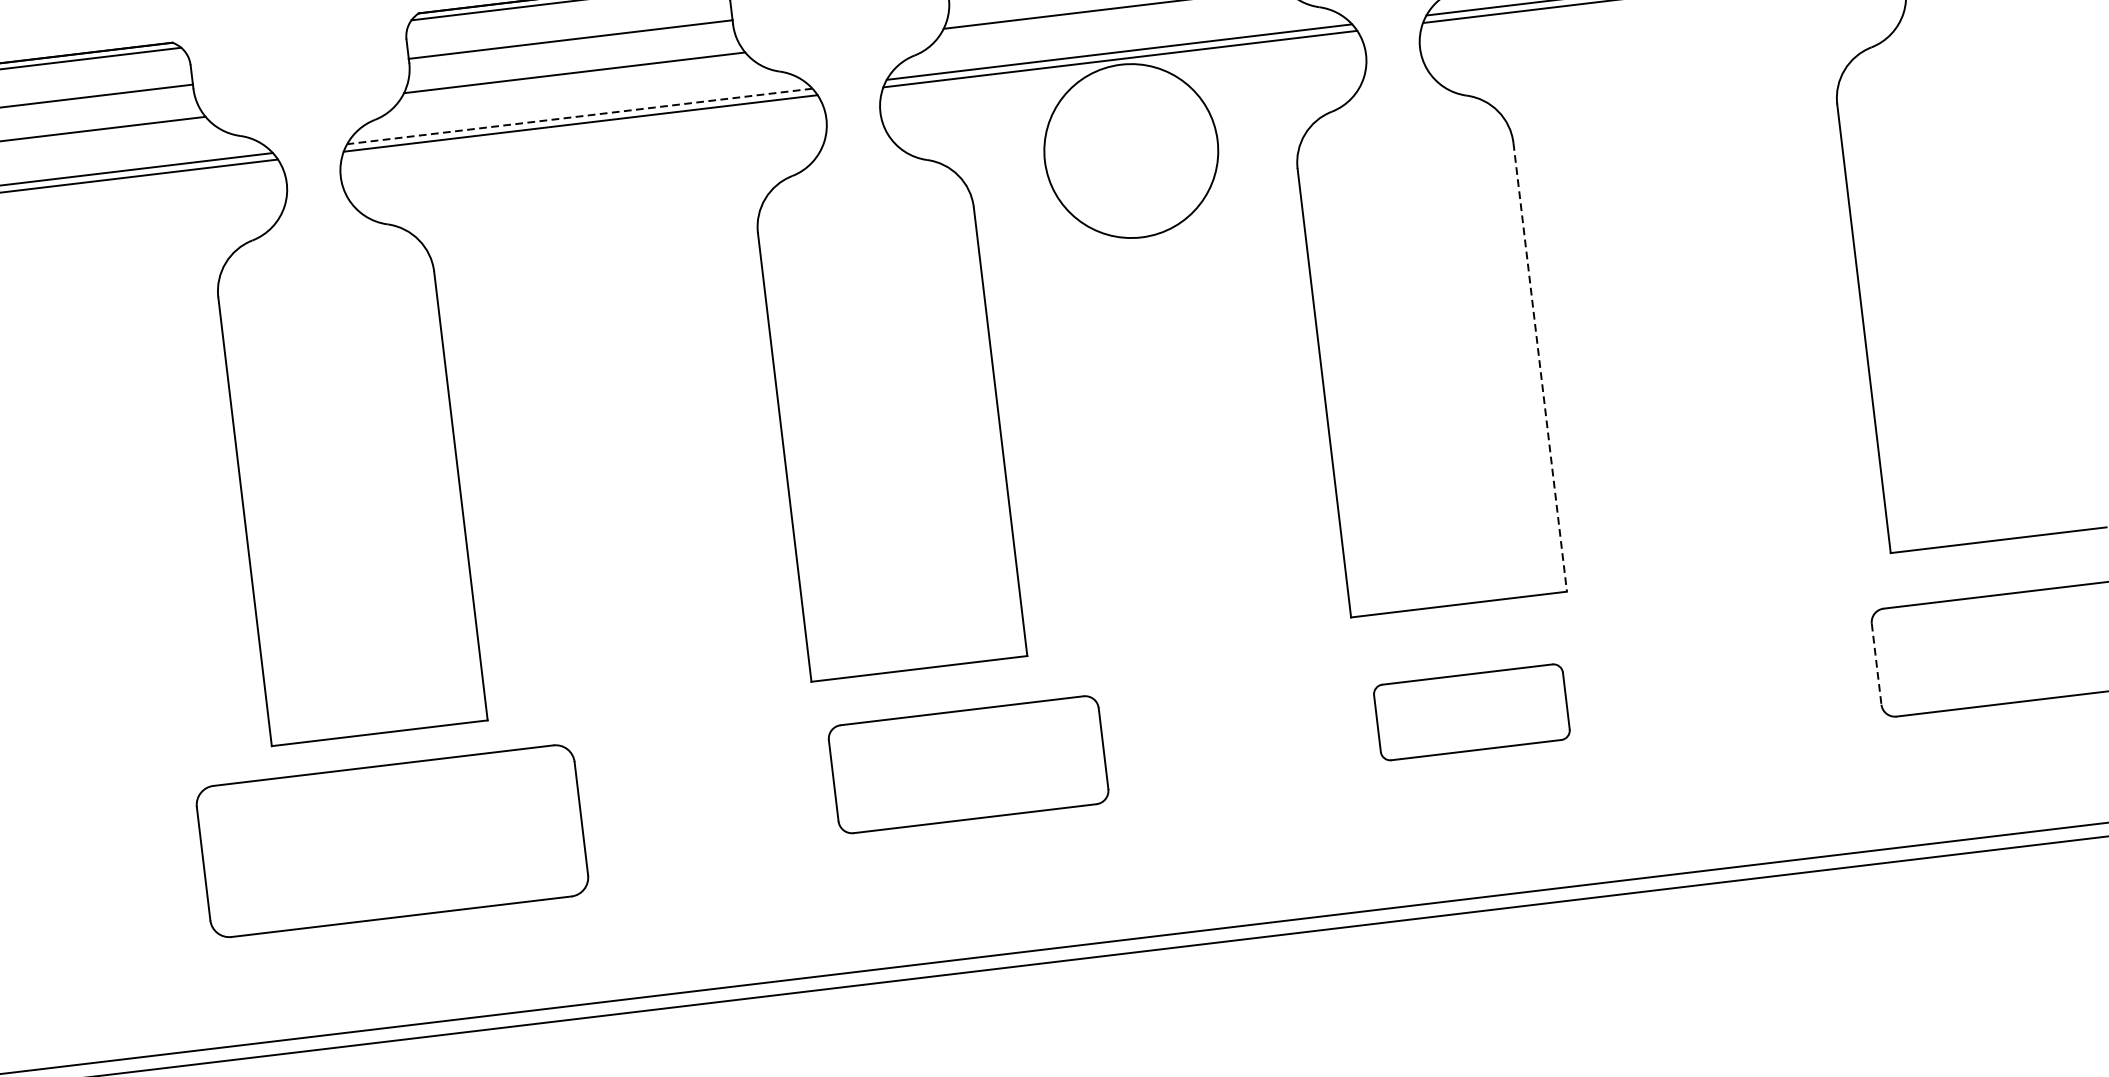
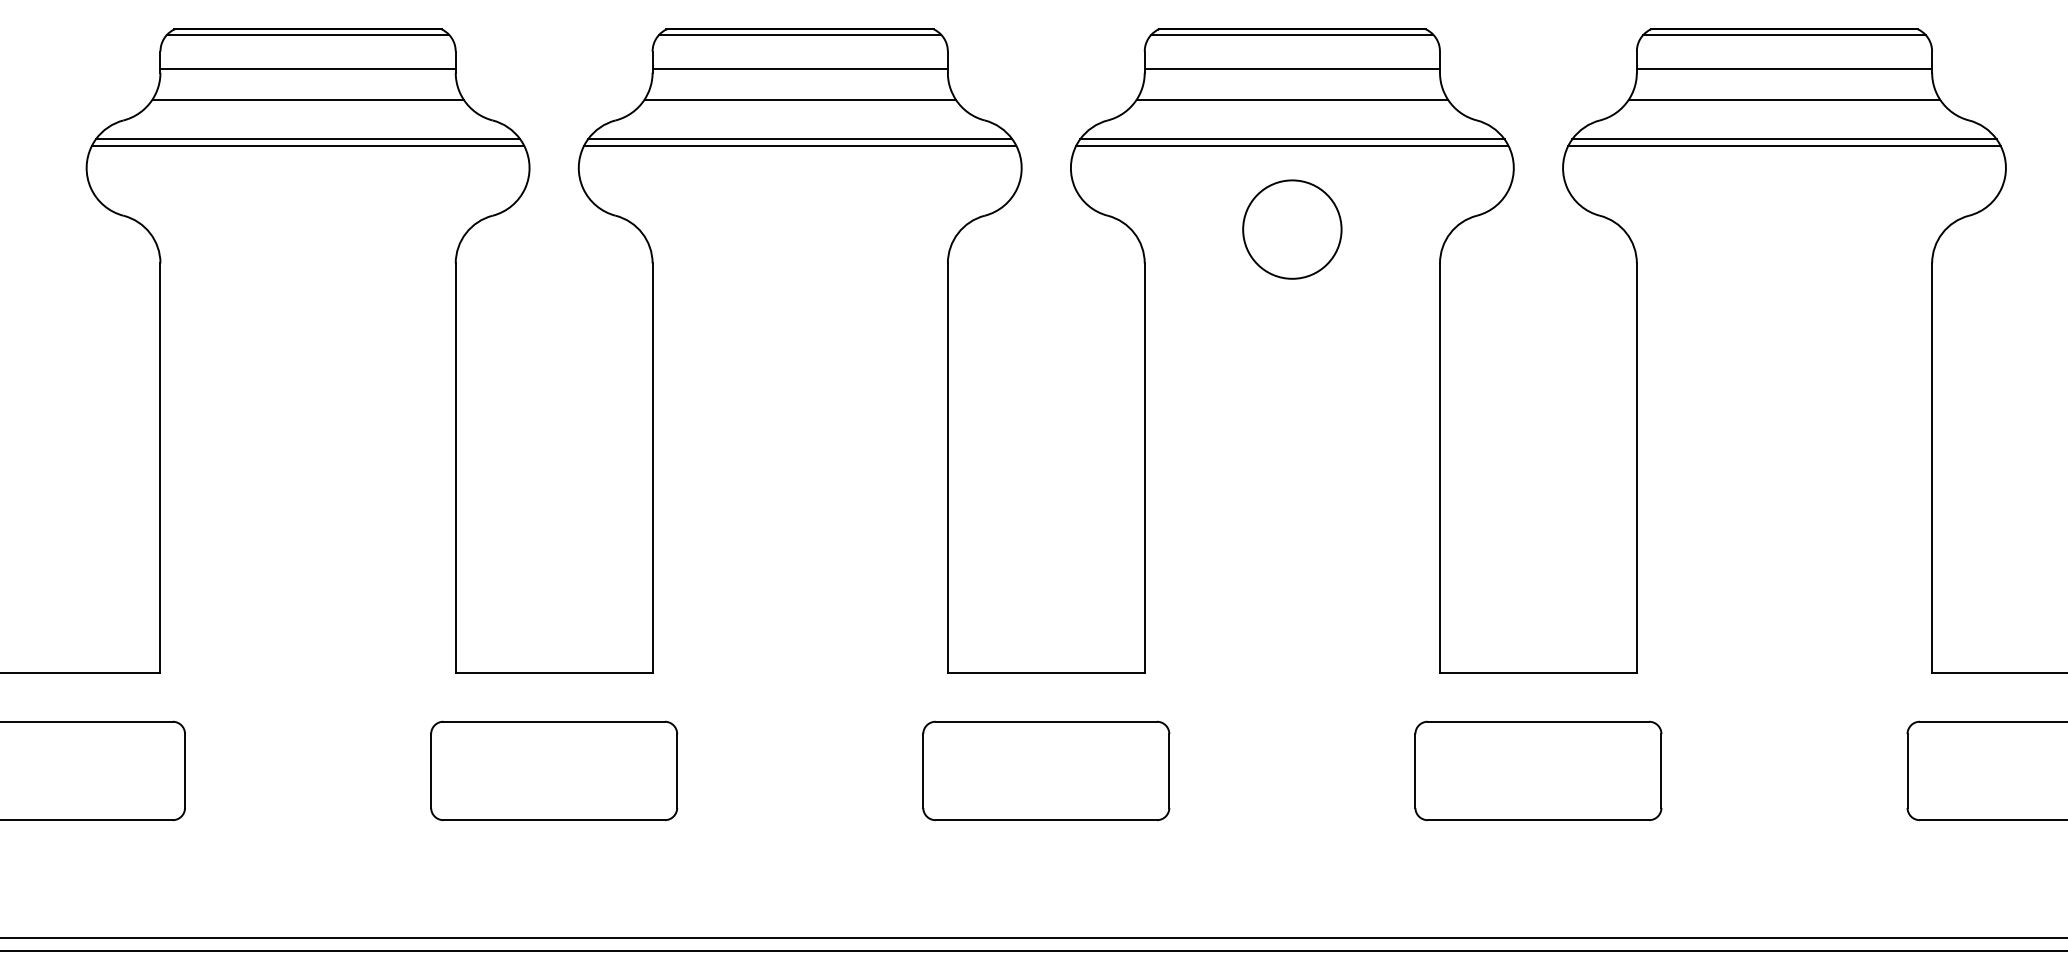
line: (579, 116) -> (799, 139), dashed -> solid
circle: (1131, 150) -> (1292, 229), size x0.62
line: (1539, 366) -> (1636, 467), dashed -> solid
line: (1876, 663) -> (1907, 770), dashed -> solid
part: (1471, 711) -> (1538, 770), size x1.43
part: (968, 764) -> (1046, 770), moved
part: (392, 840) -> (554, 770), size x0.71

